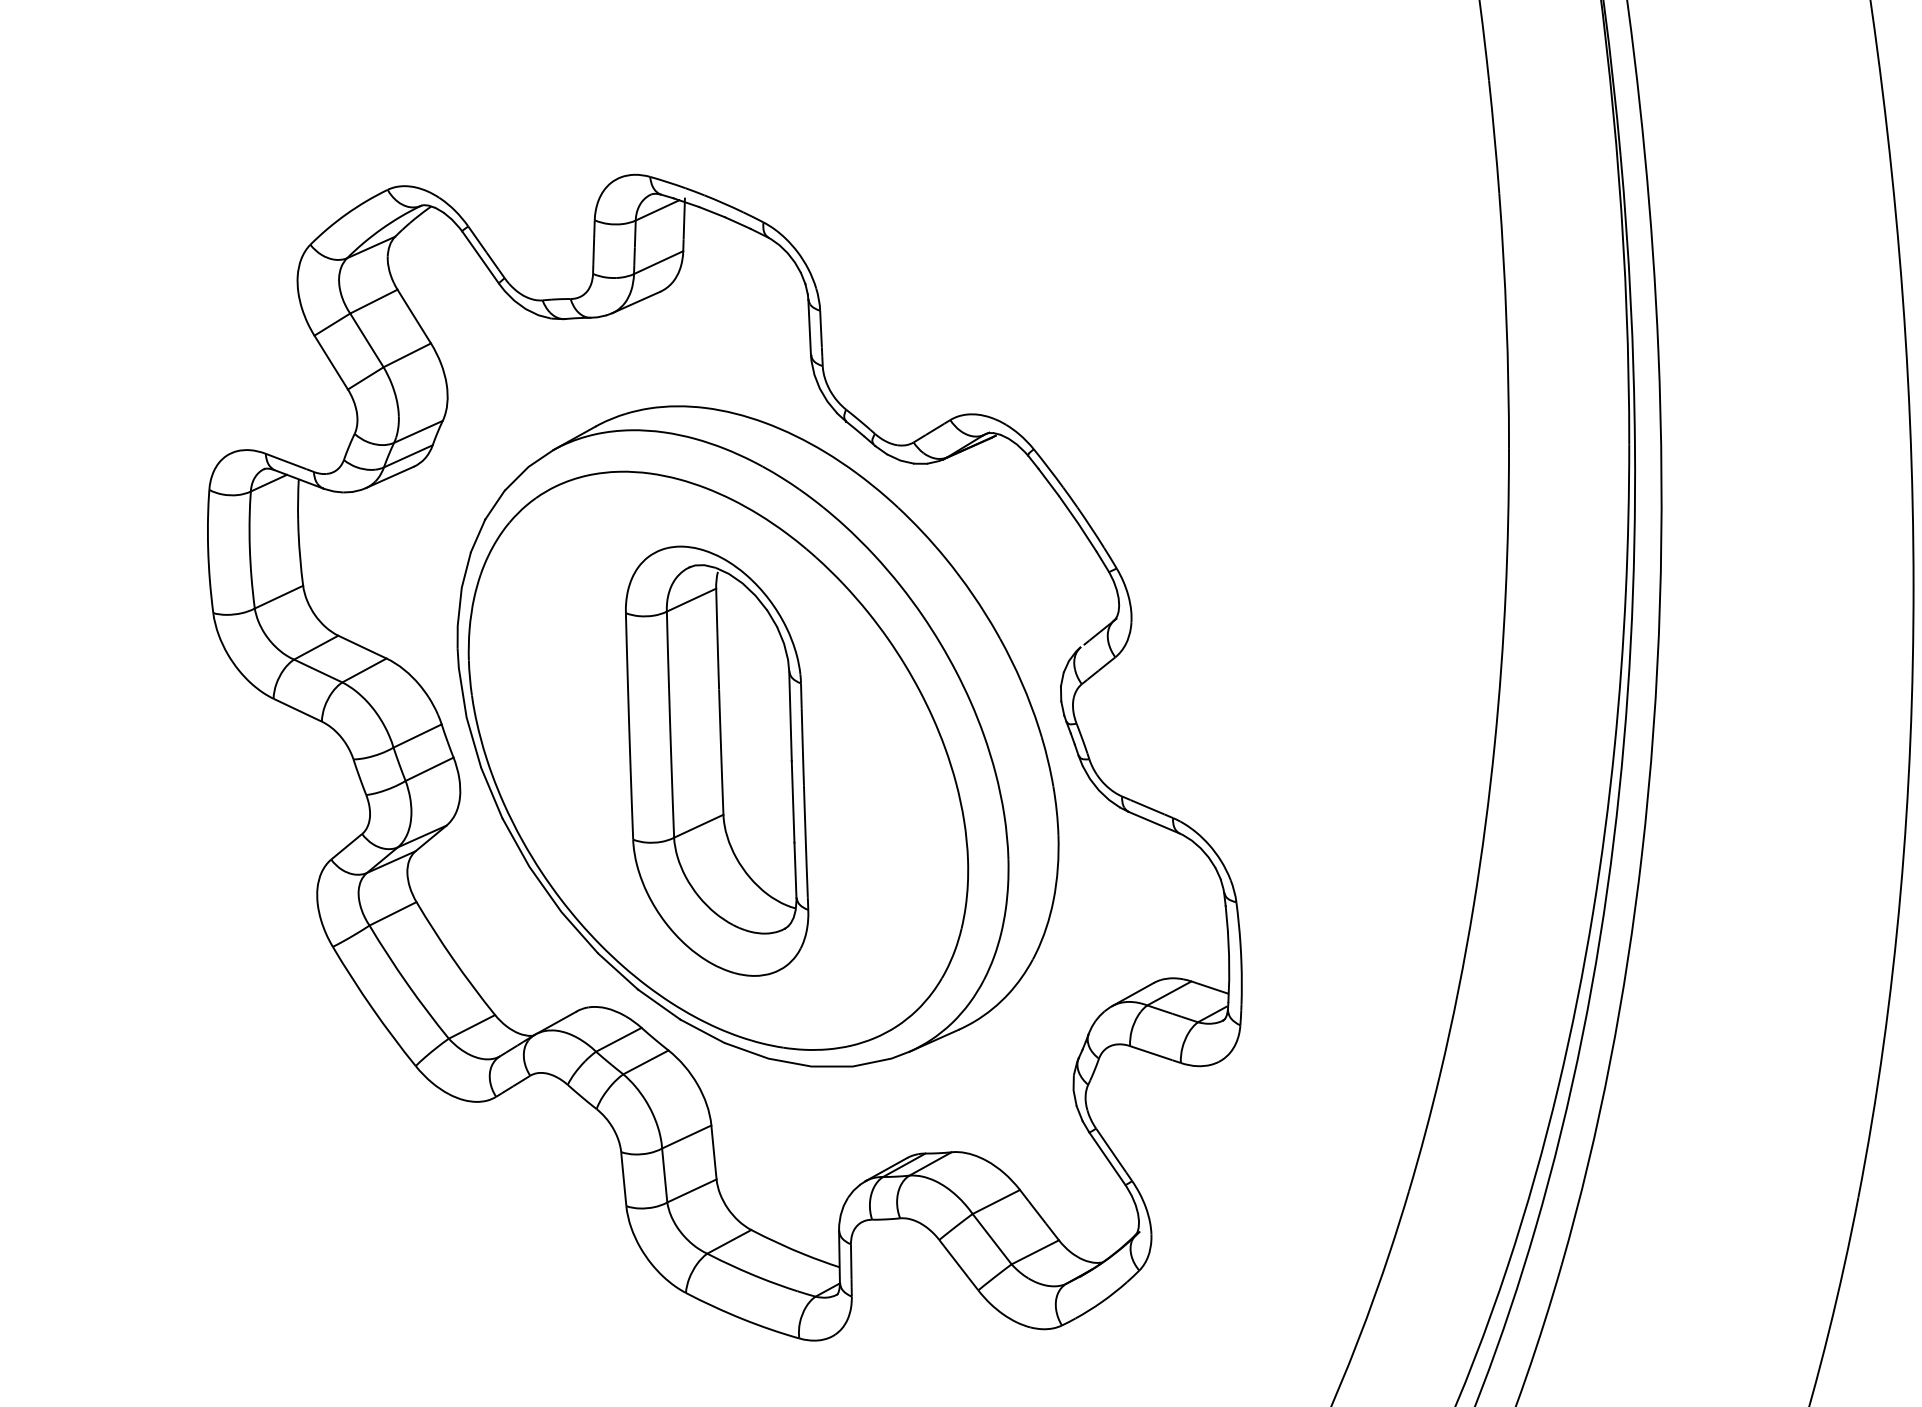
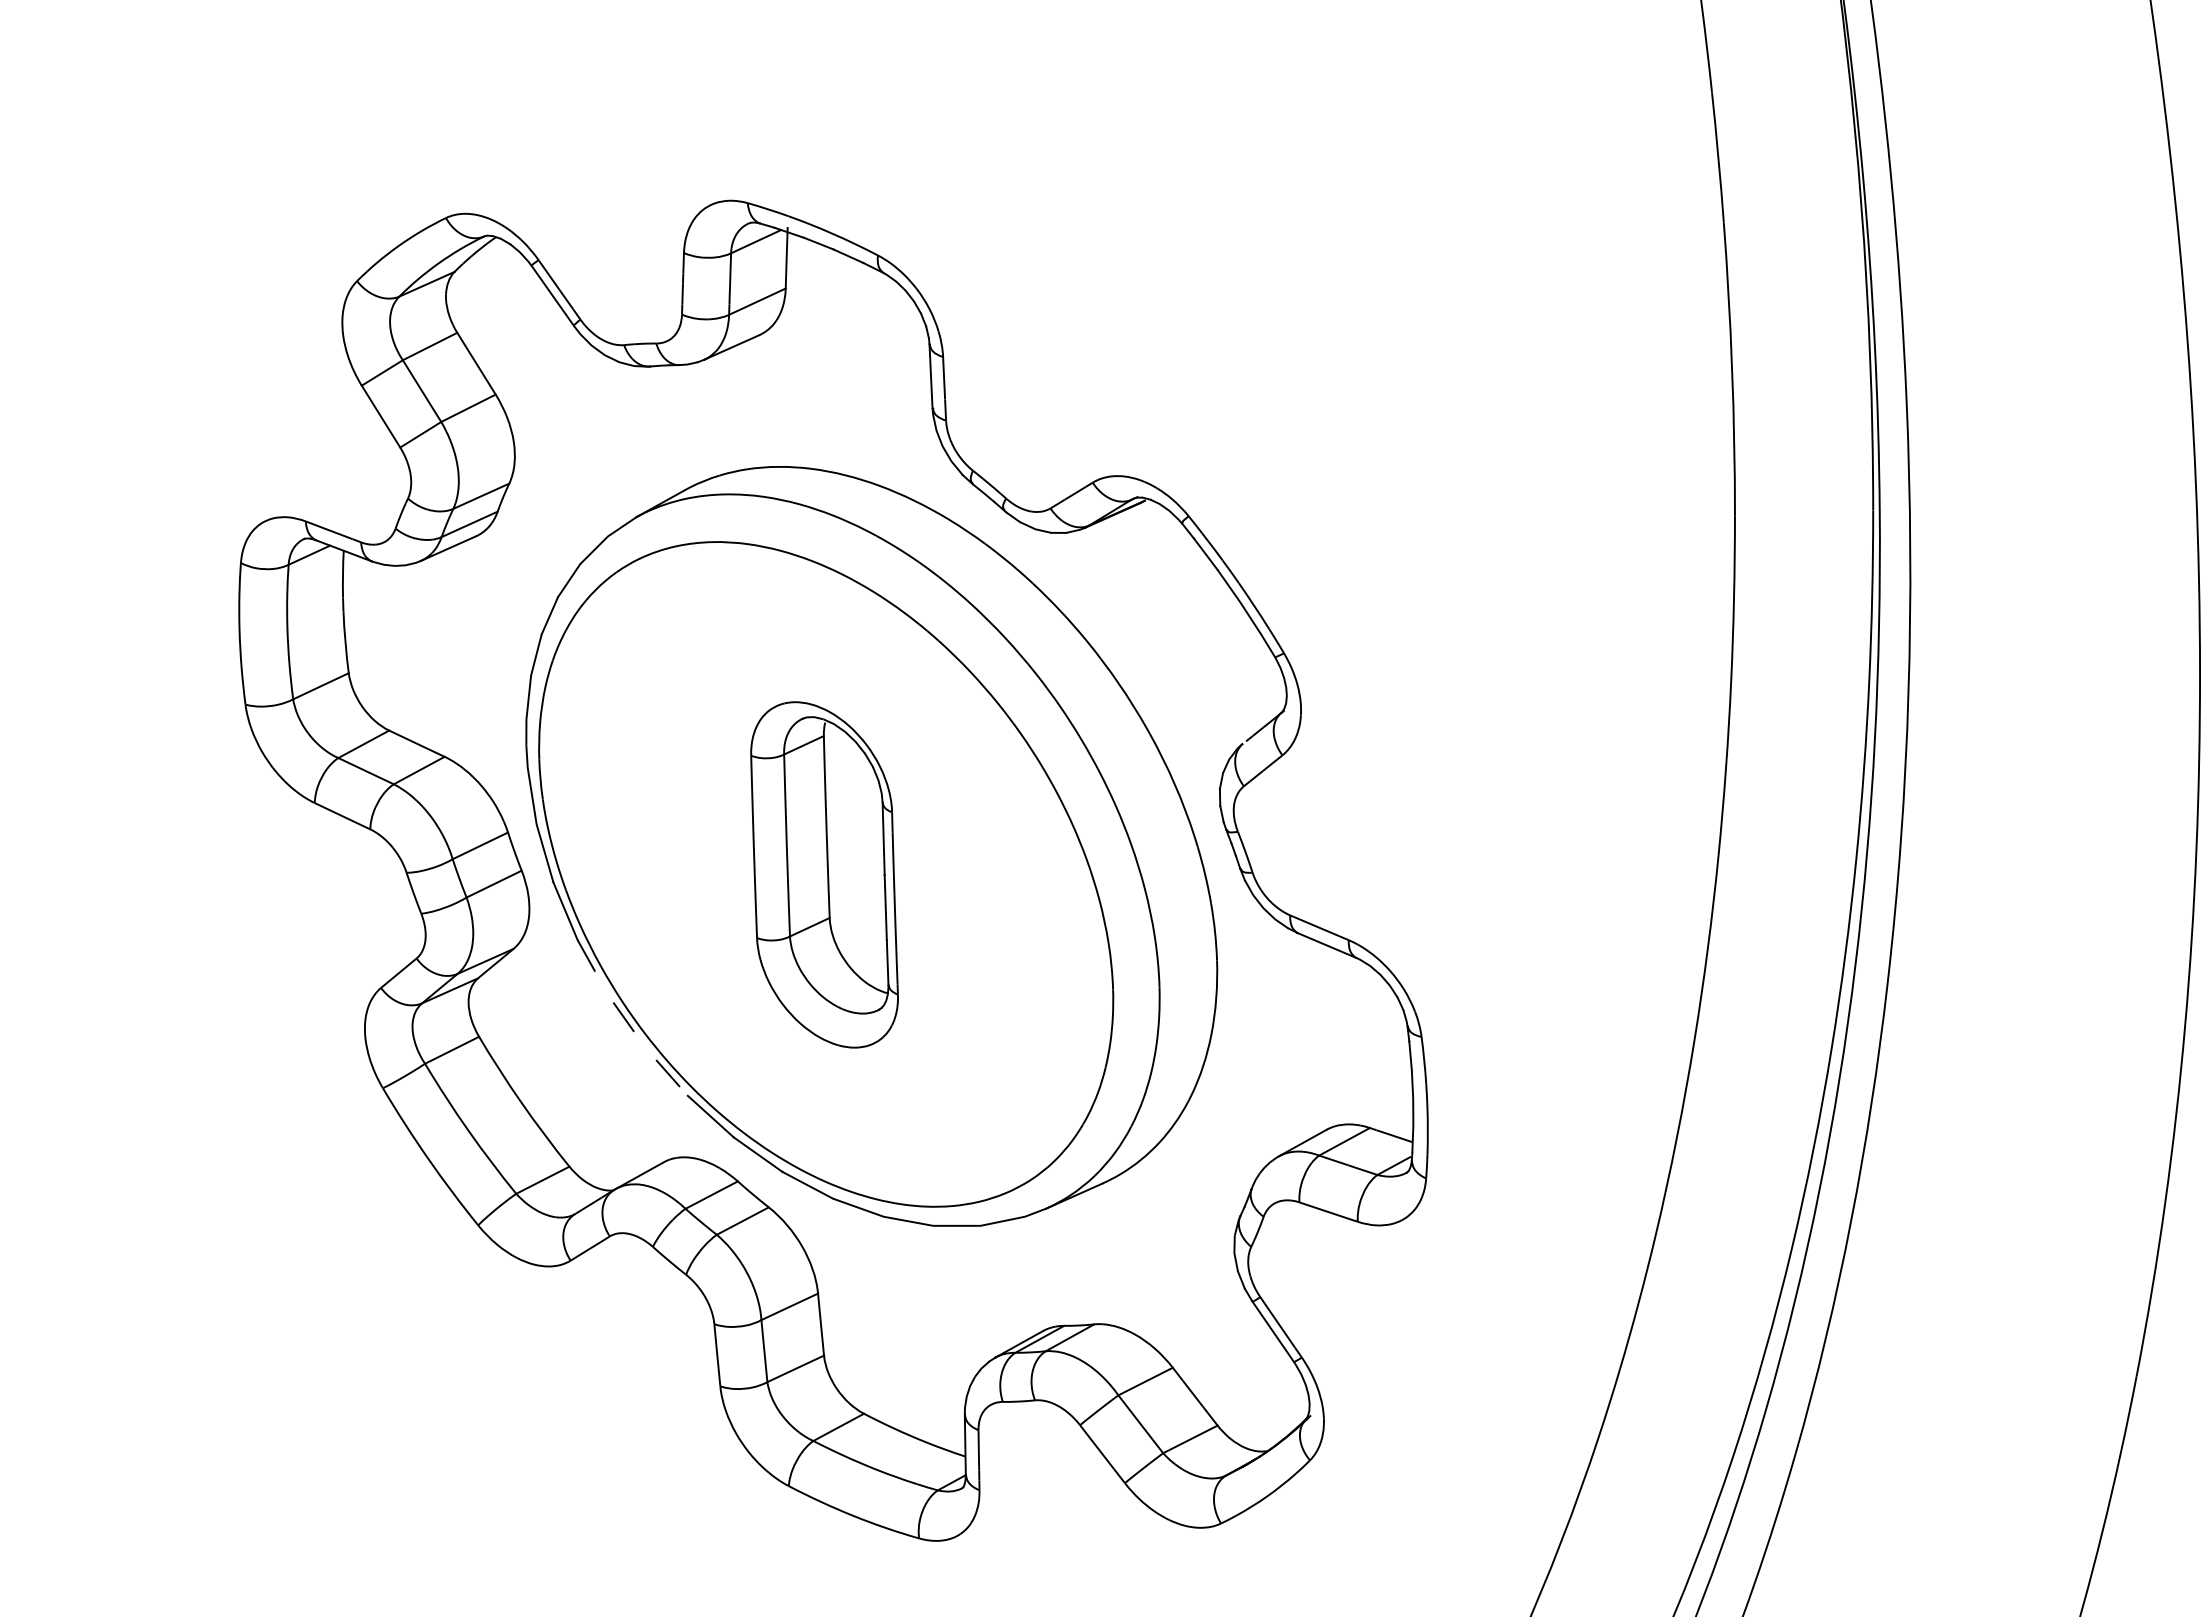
part: (716, 760) -> (824, 874), size x0.7
line: (545, 889) -> (627, 1022), solid -> dashed

